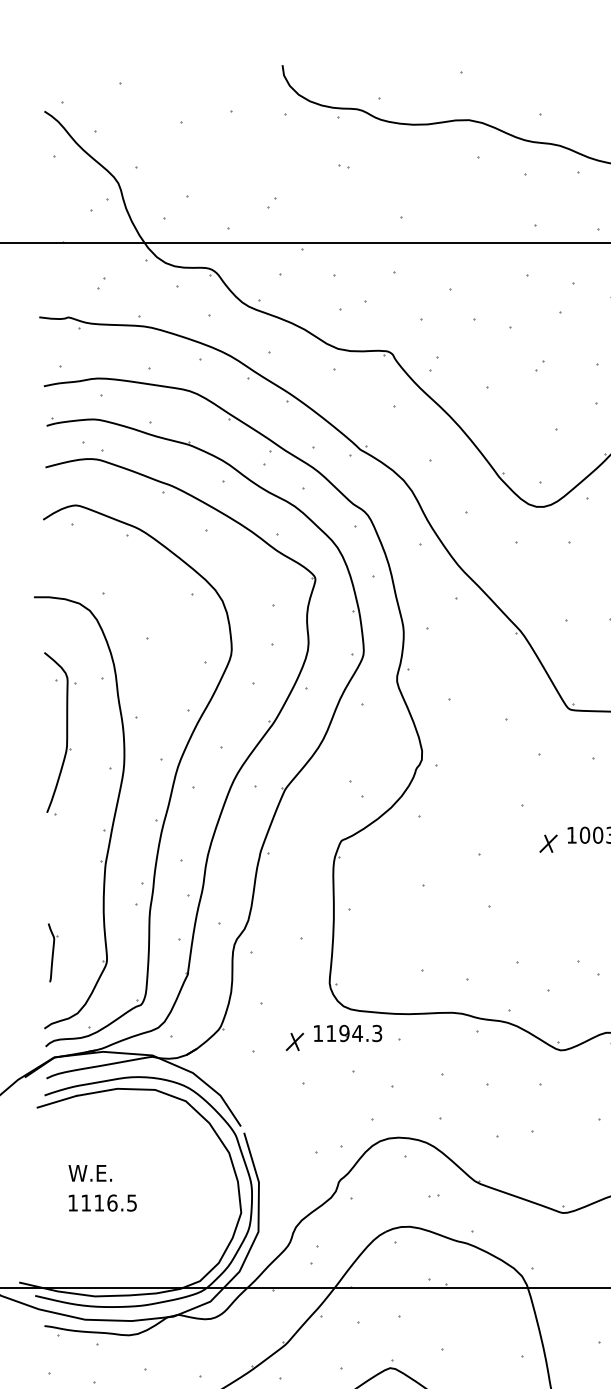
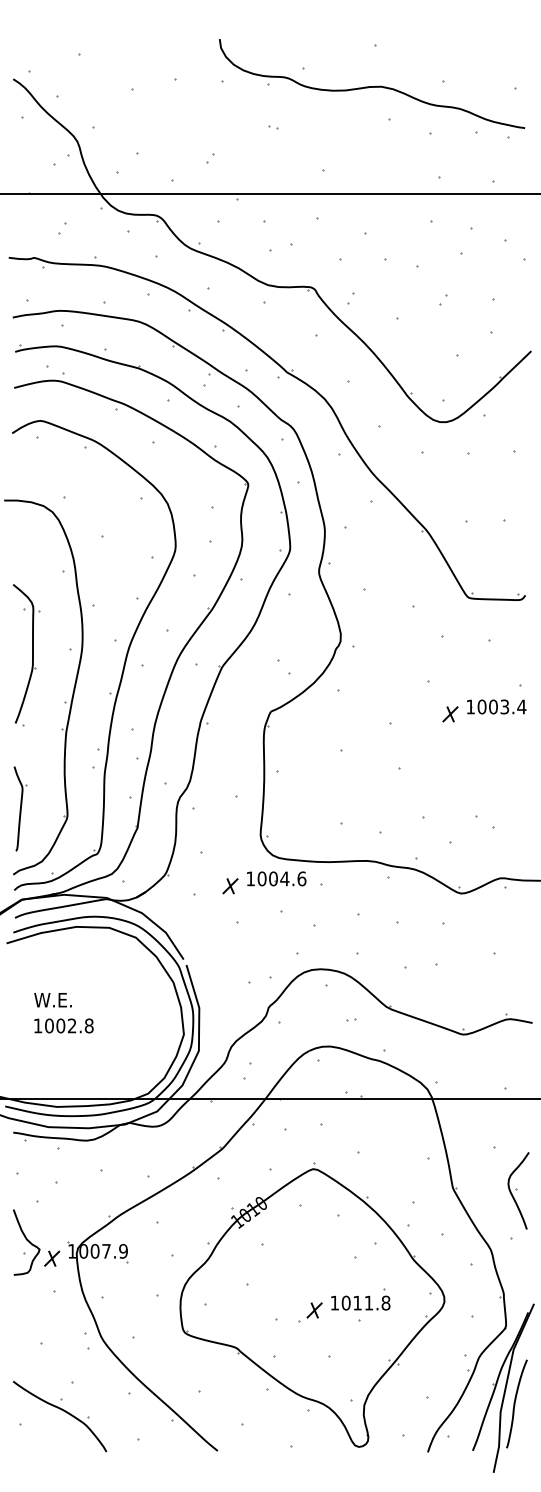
part: (59, 734) -> (26, 655), moved
part: (52, 952) -> (20, 808), size x1.67
text: (353, 1033) -> (281, 878), 1194.3 -> 1004.6
text: (109, 1202) -> (69, 1025), 1116.5 -> 1002.8

